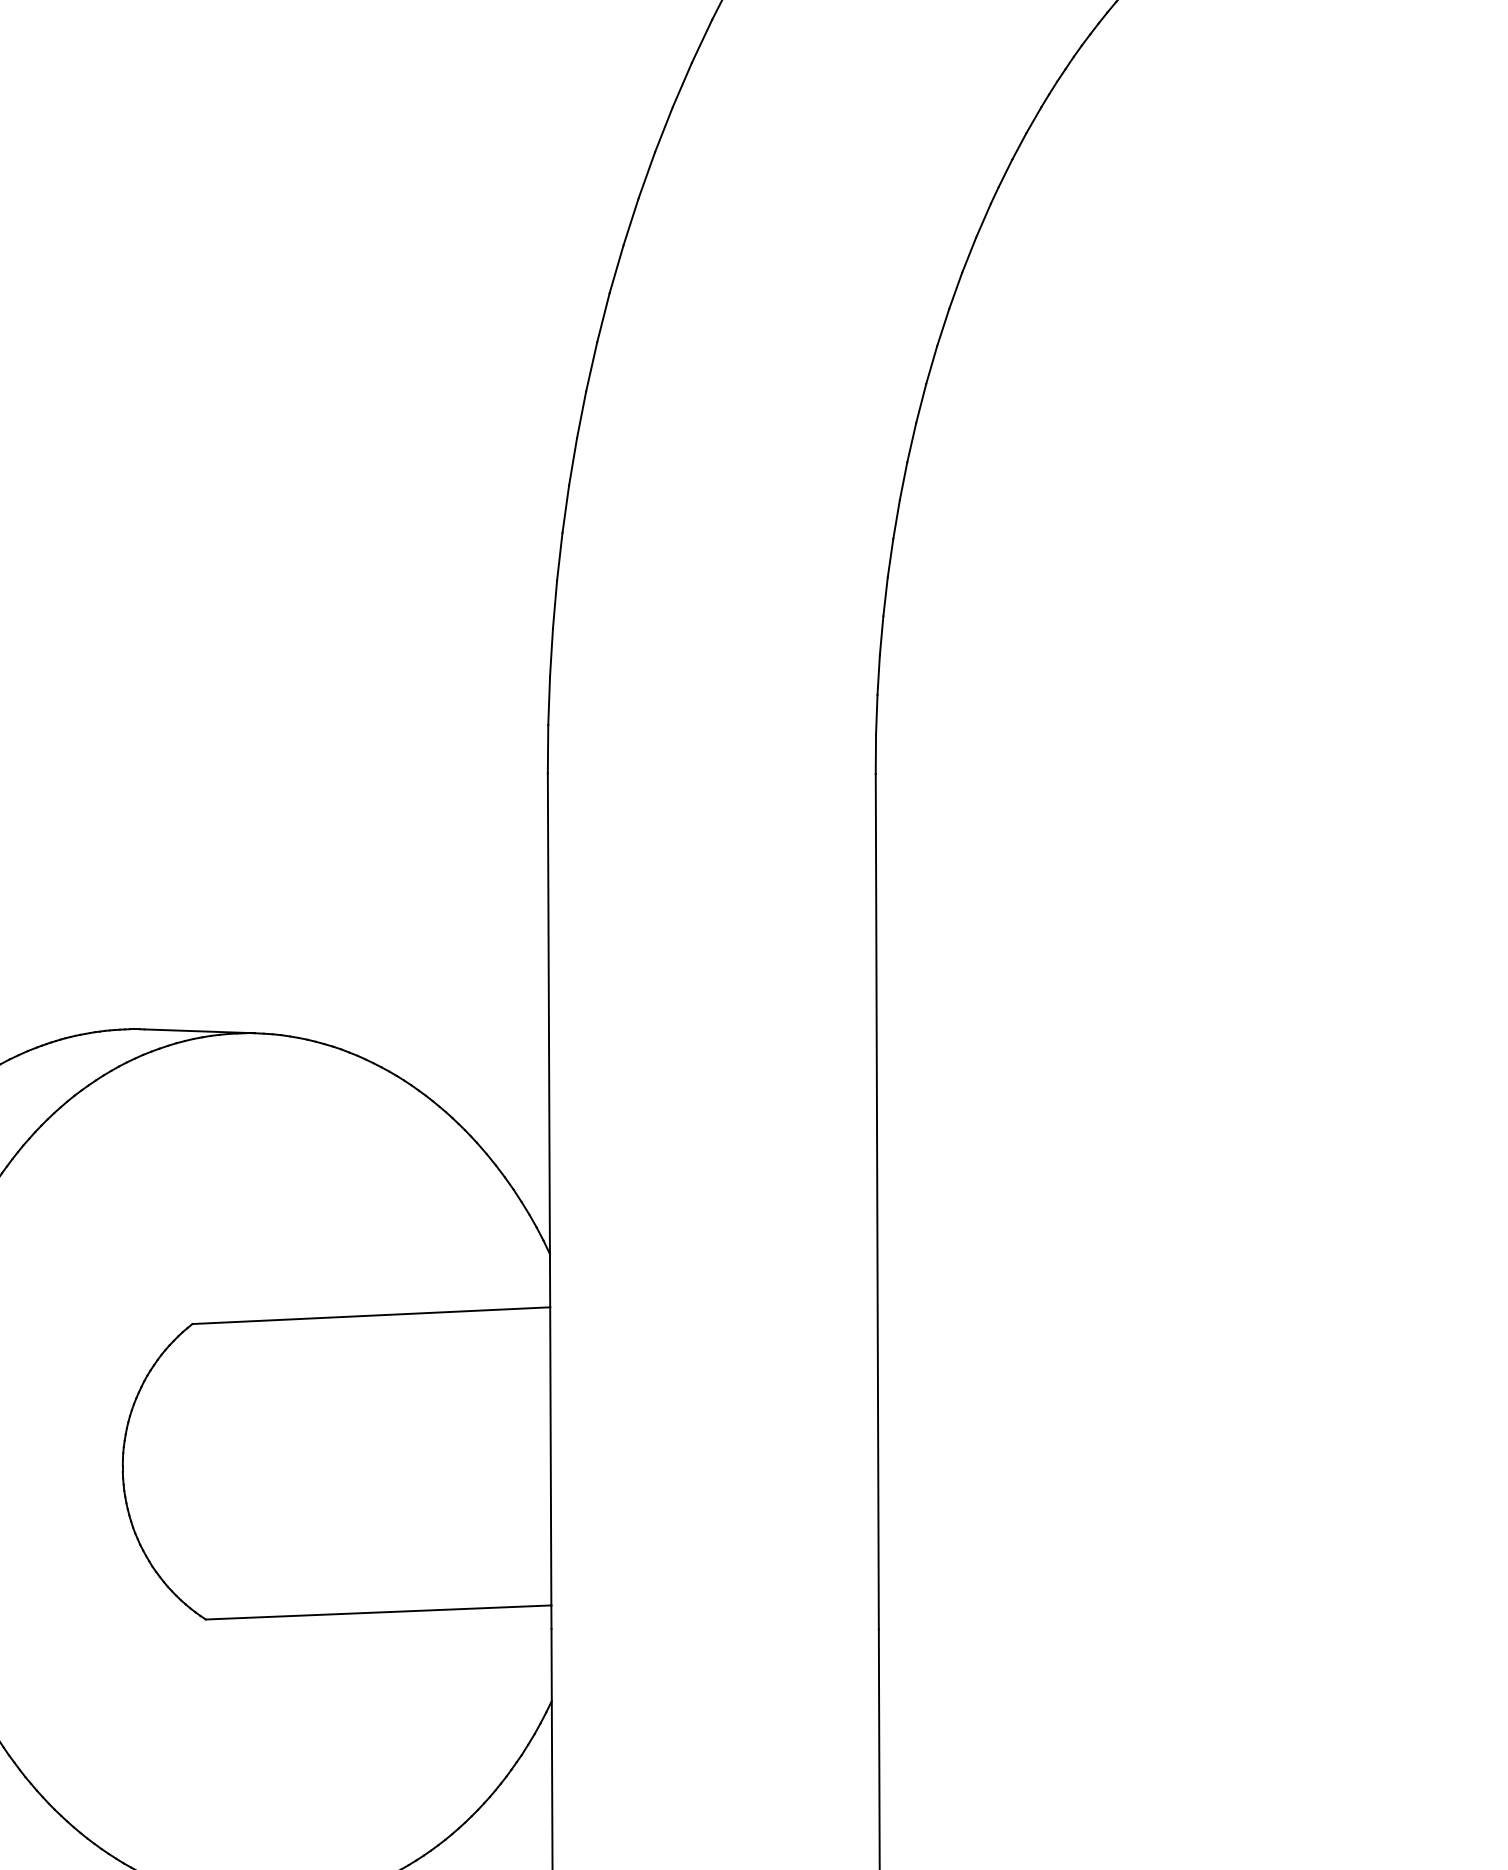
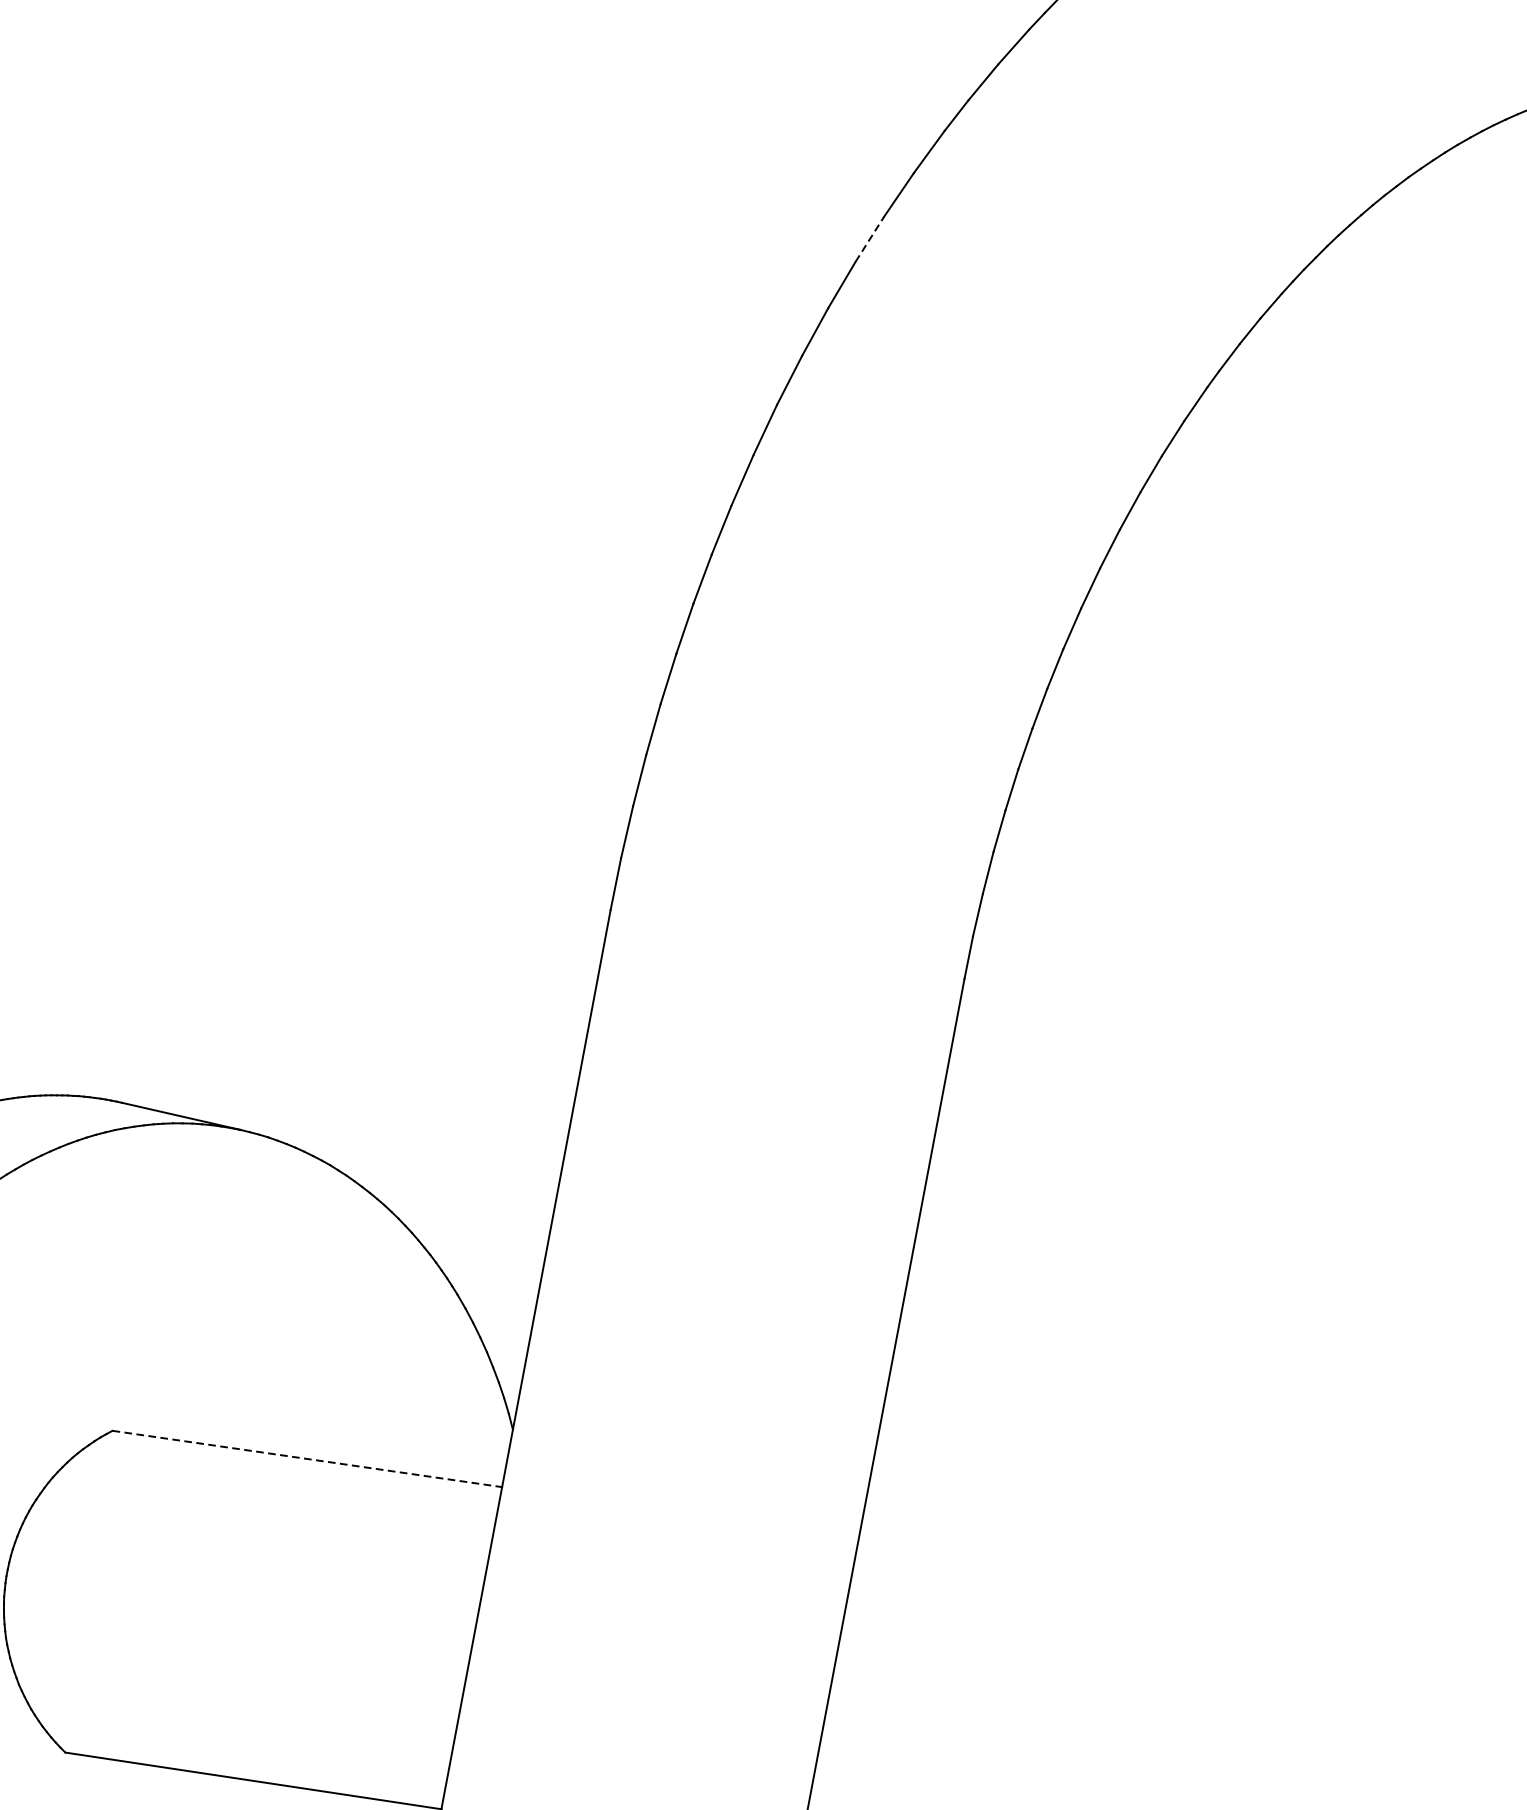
line: (664, 129) -> (870, 239), solid -> dashed
line: (371, 1315) -> (307, 1458), solid -> dashed

